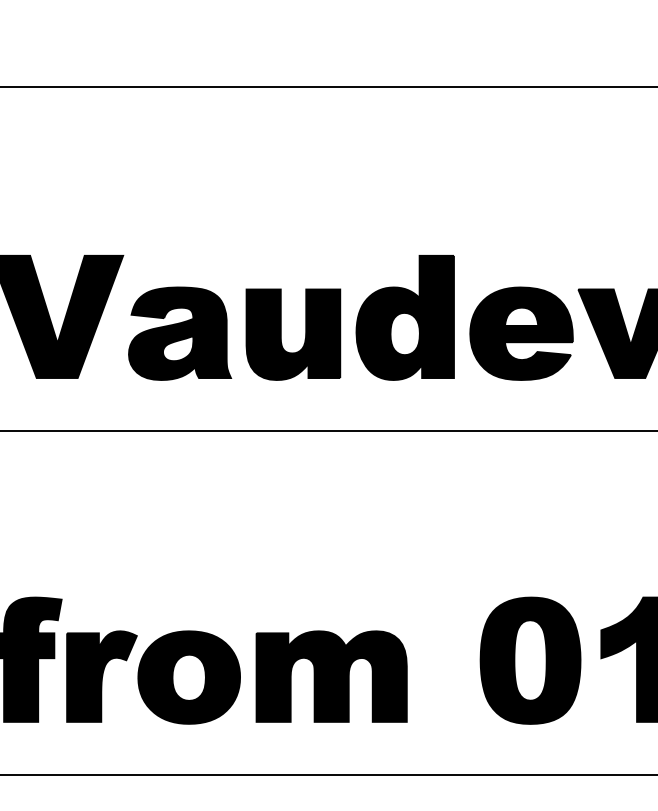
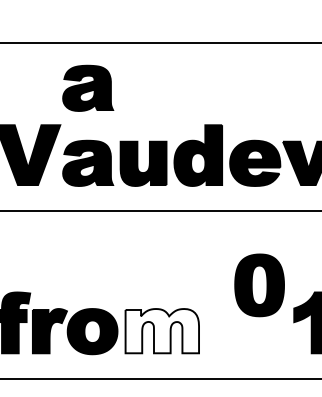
part: (180, 178) -> (88, 87), added
part: (530, 660) -> (259, 285), moved
fill: (332, 677) -> (162, 331), removed

